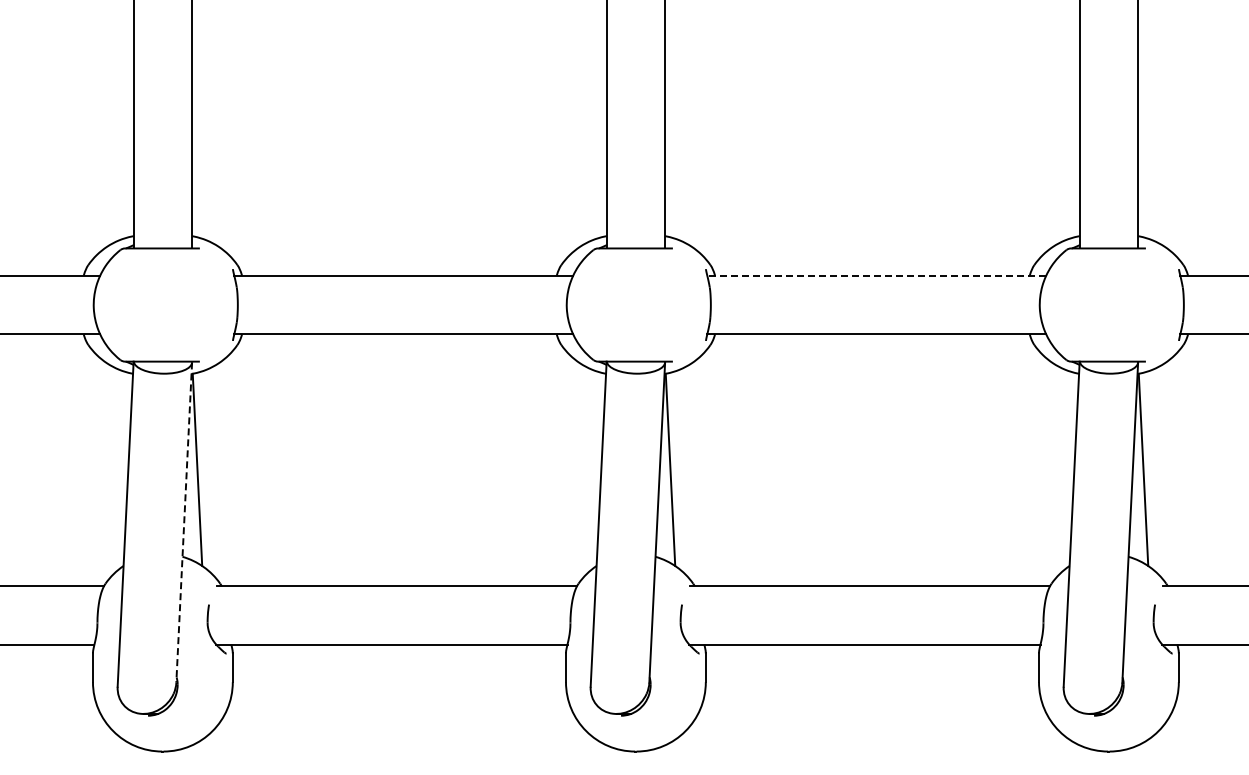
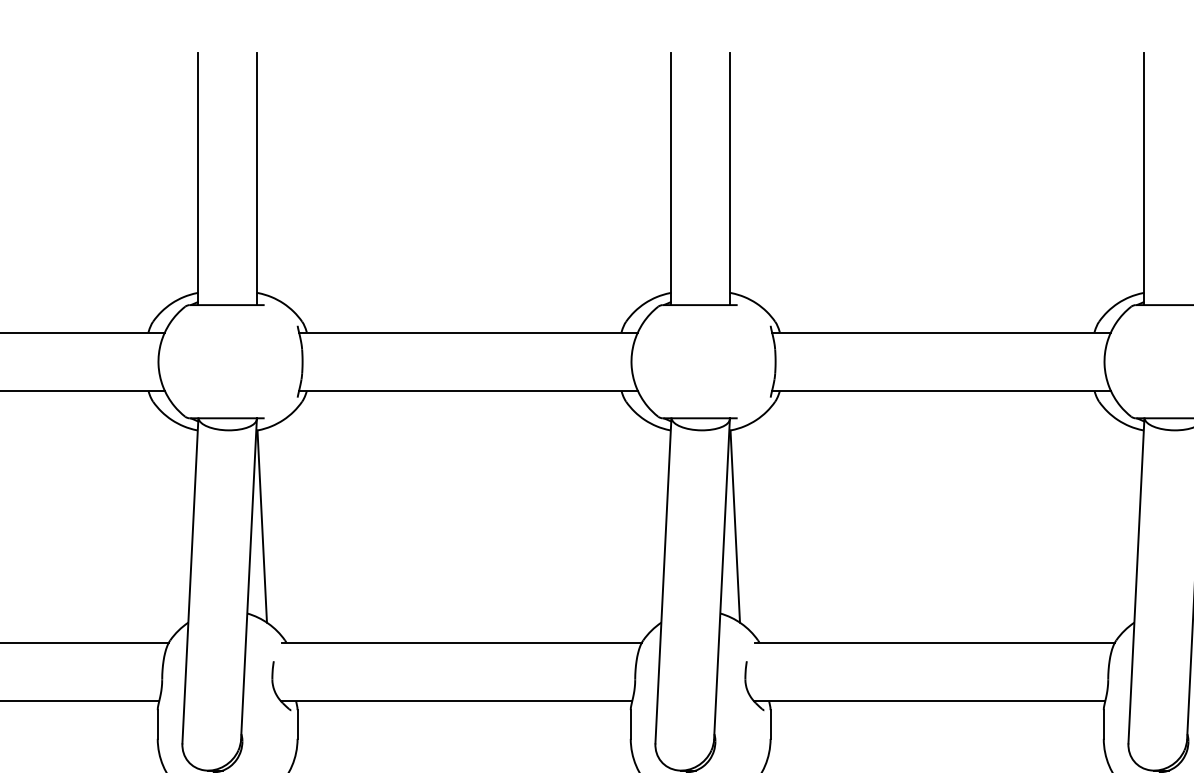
line: (876, 275) -> (941, 332), dashed -> solid
line: (184, 523) -> (249, 580), dashed -> solid

